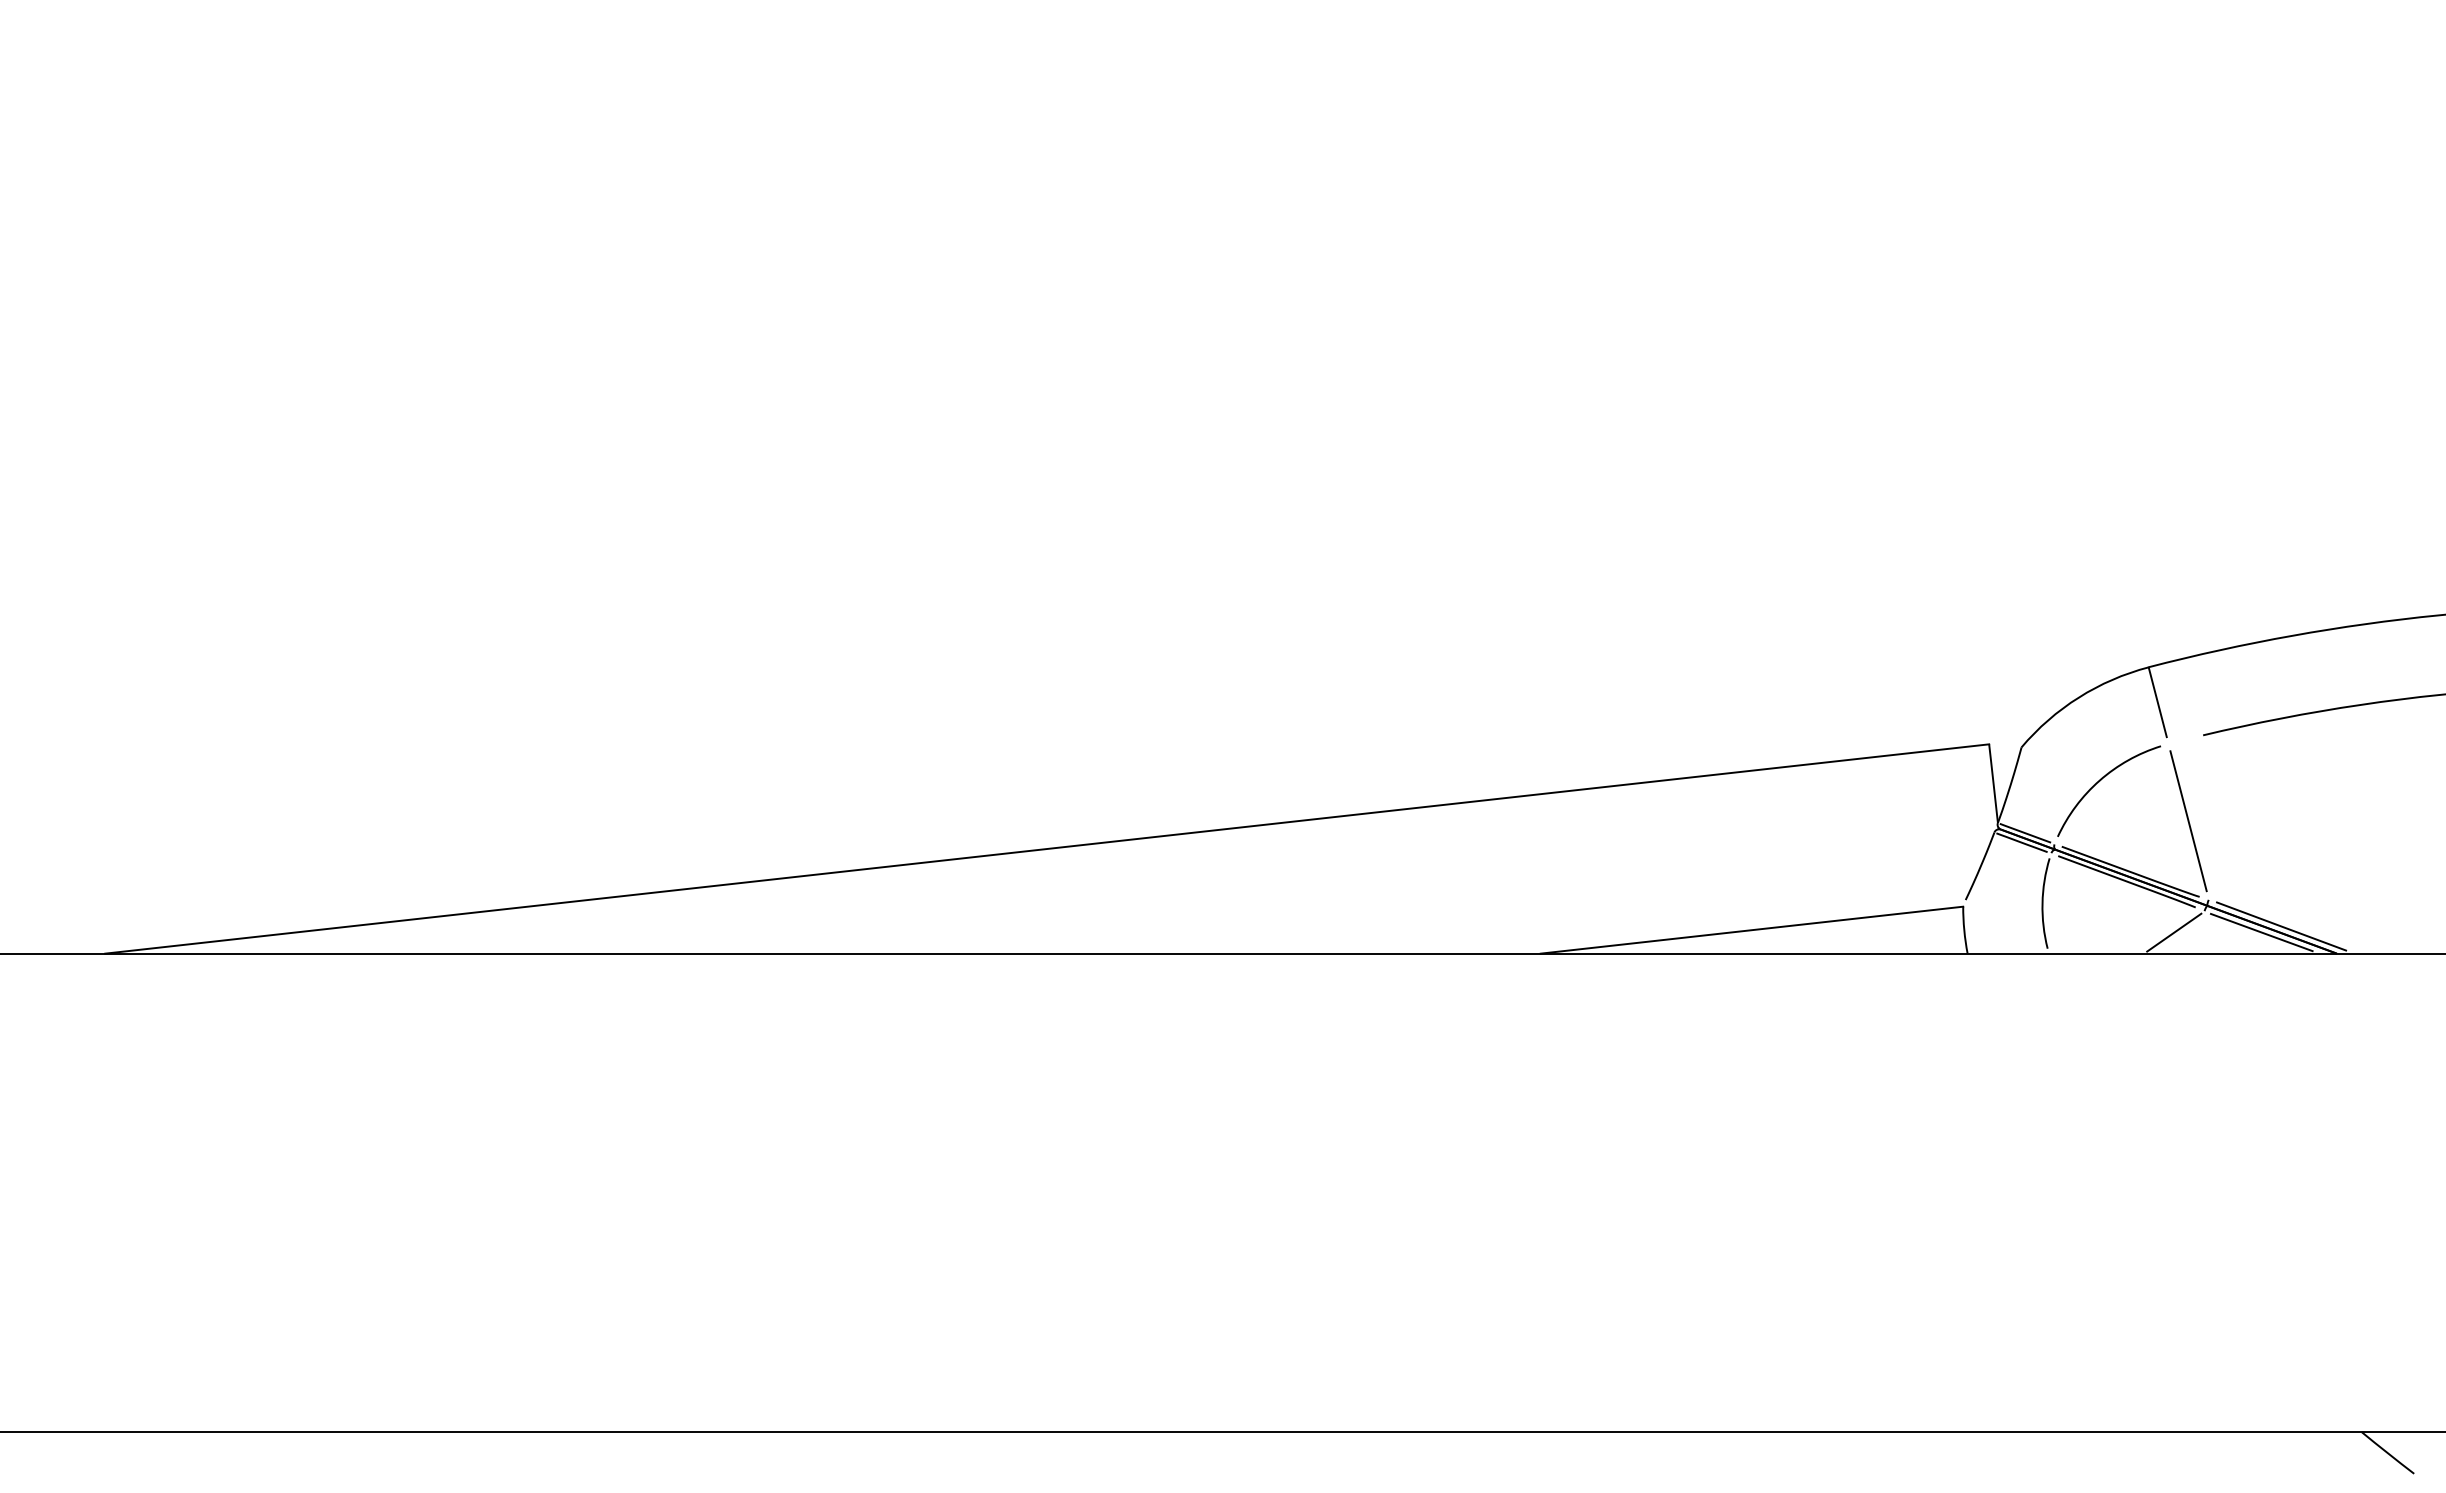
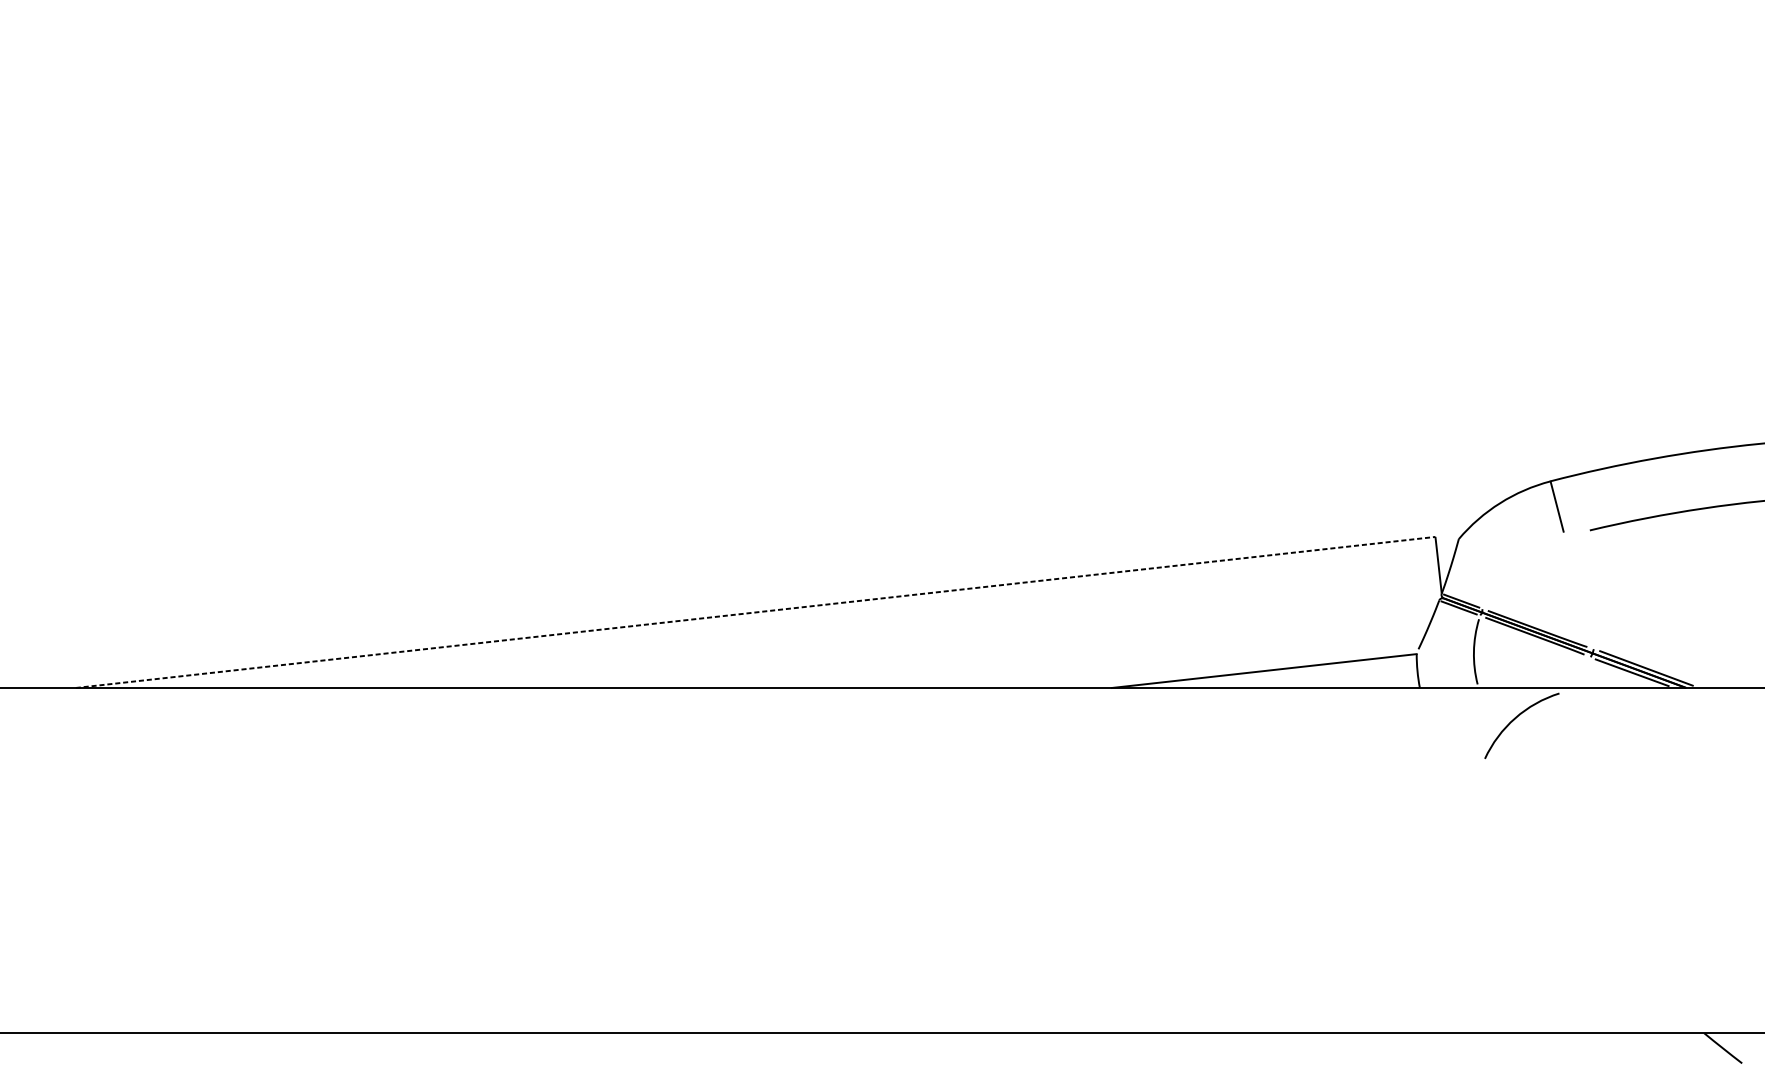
arc: (2100, 781) -> (1515, 718), moved
line: (2188, 821) -> (1579, 592), removed
line: (1047, 848) -> (755, 612), solid -> dashed
line: (2174, 932) -> (1569, 672), removed

